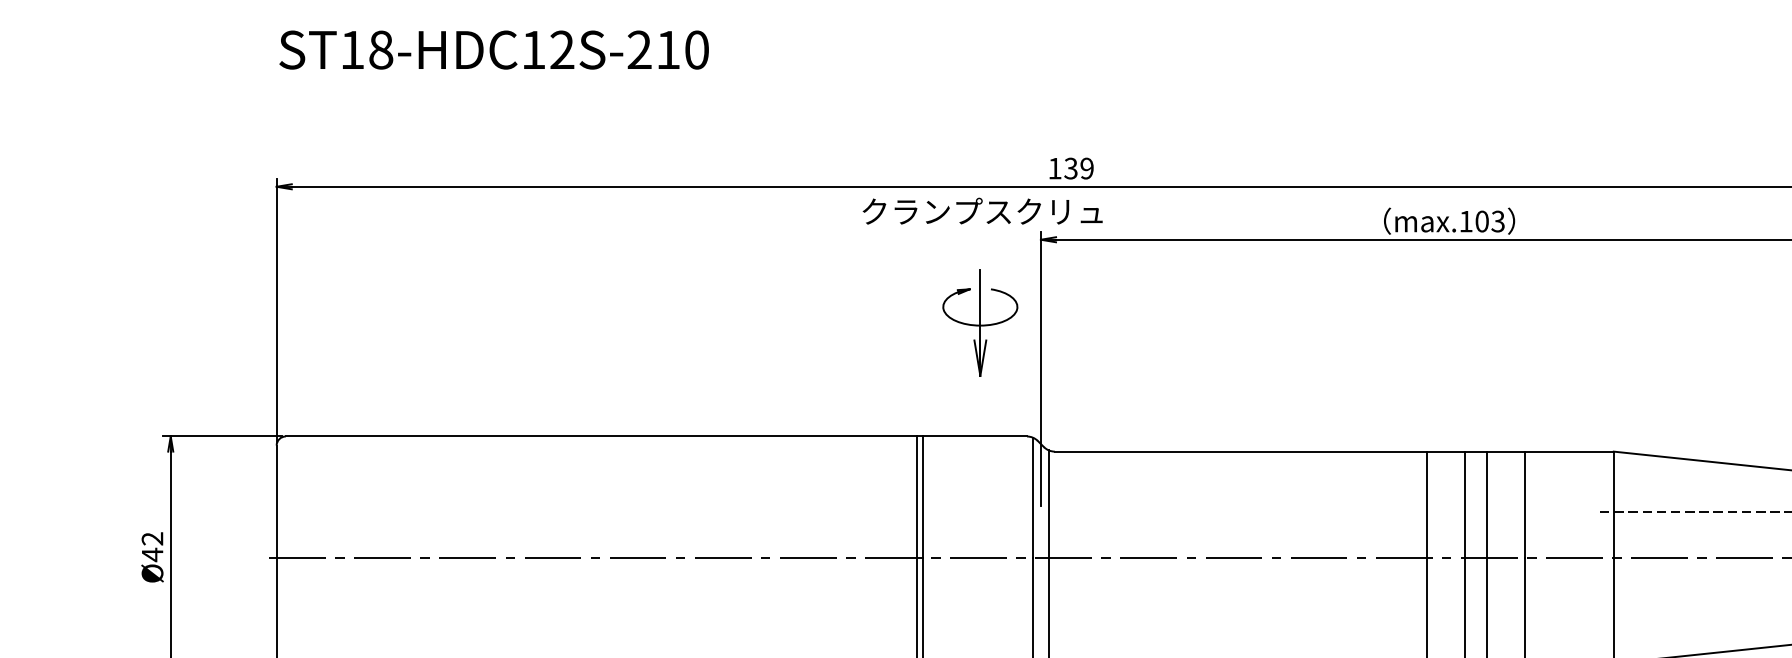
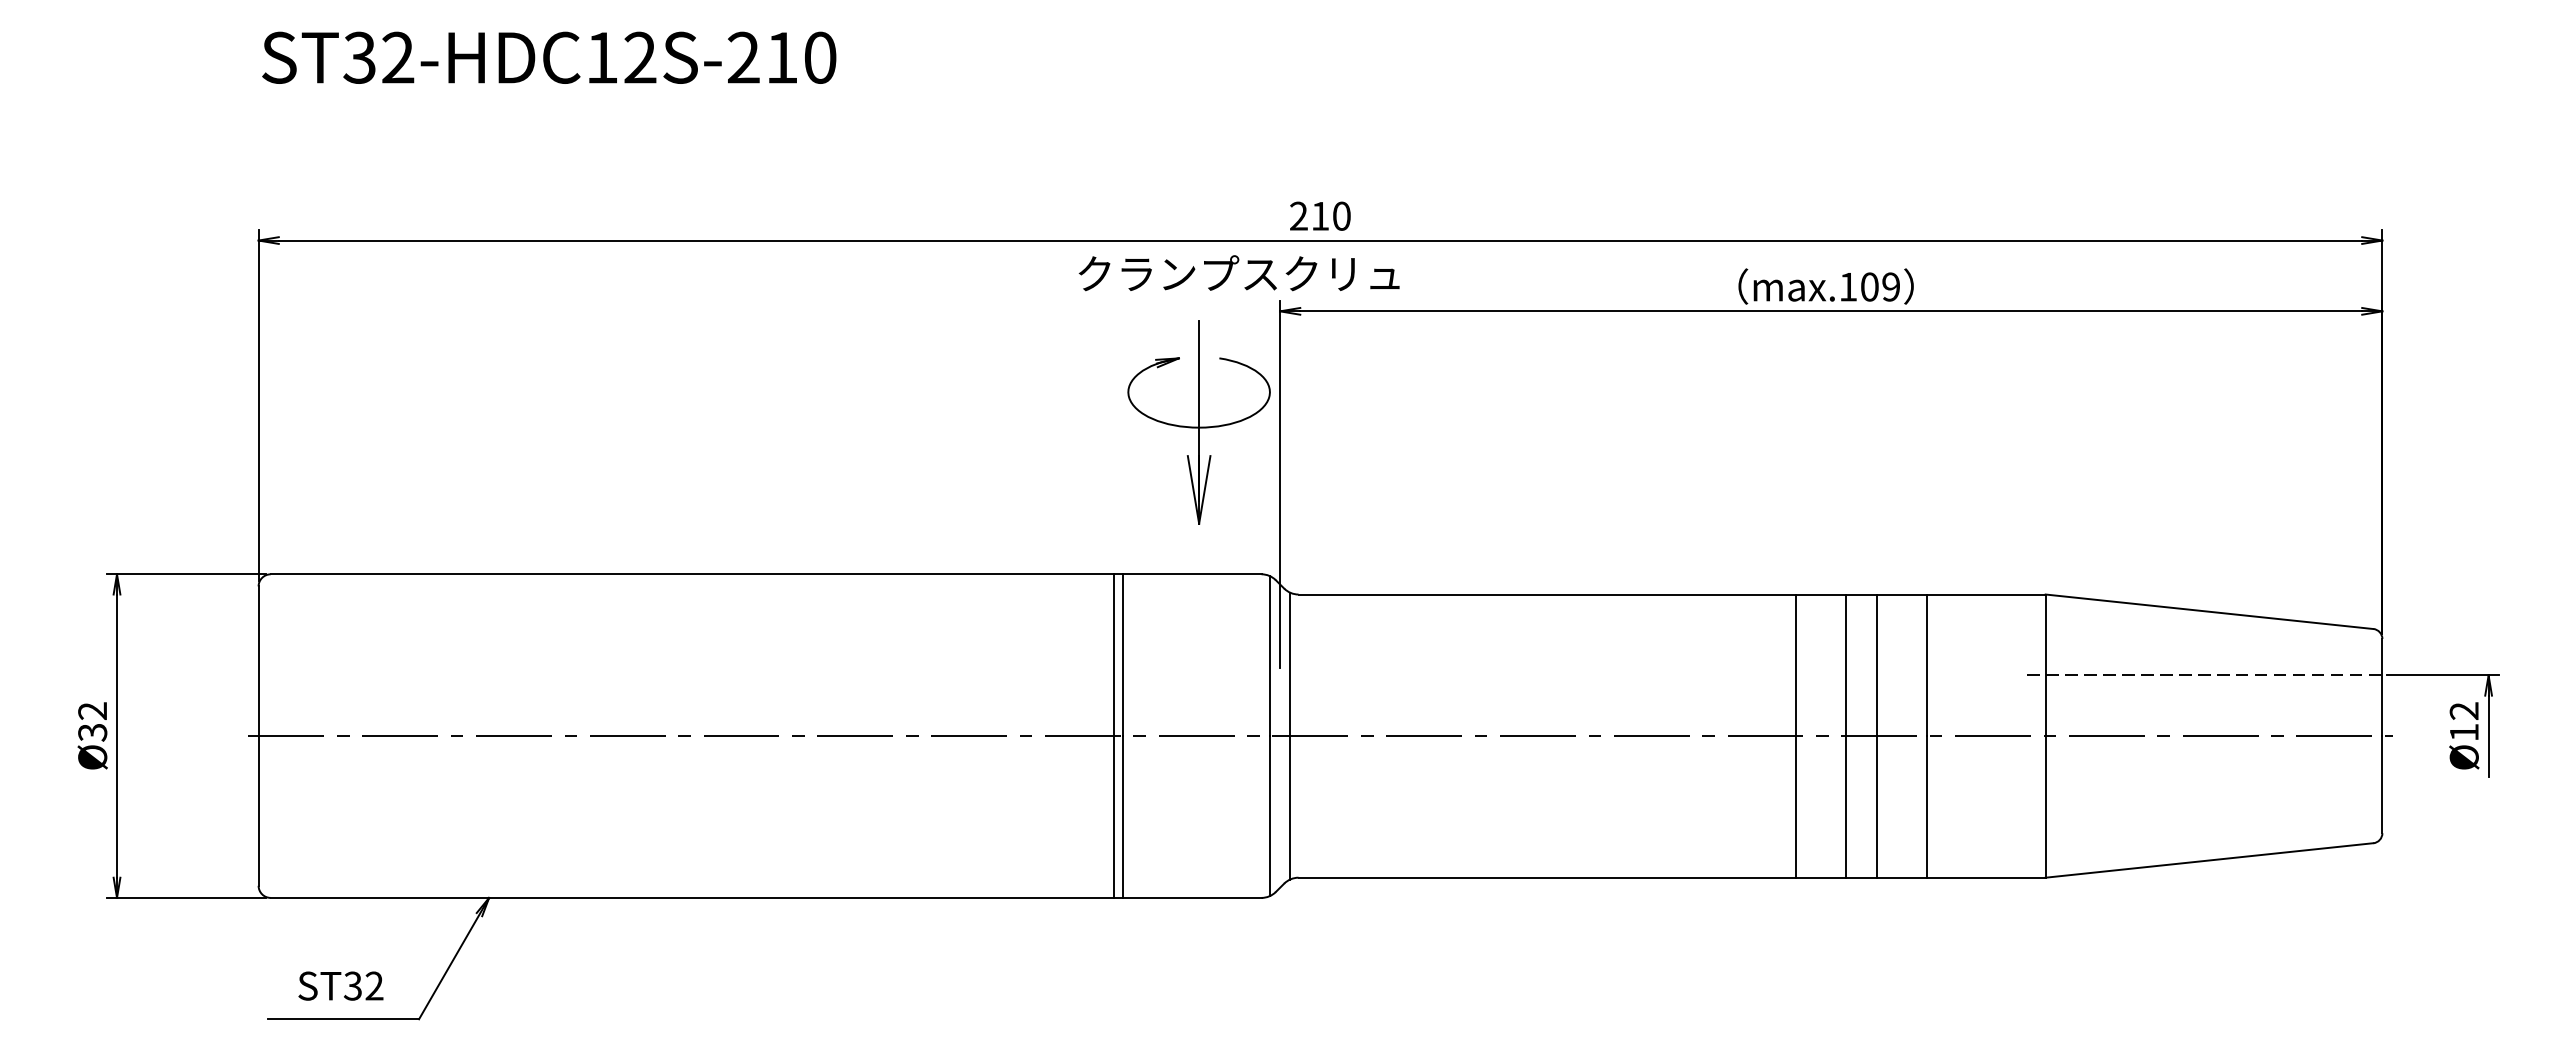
text: (366, 49) -> (378, 57), ST18-HDC12S-210 -> ST32-HDC12S-210
text: (1071, 168) -> (1320, 215), 139 -> 210
text: (982, 211) -> (1238, 273), moved
text: (1497, 221) -> (1890, 286), max.103 -> max.109
part: (979, 322) -> (1198, 422), size x1.43
text: (152, 554) -> (92, 732), 42 -> 32

